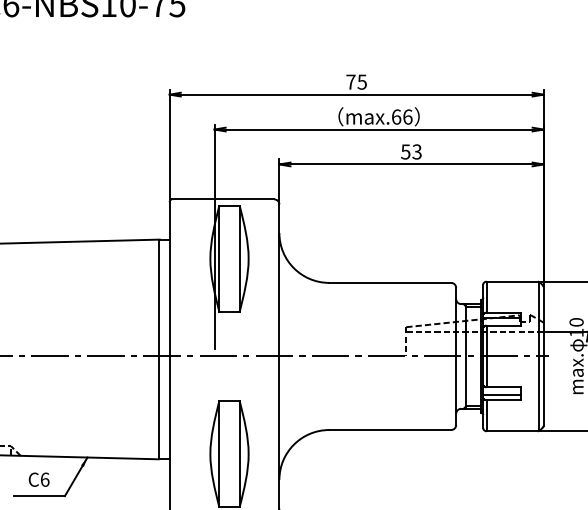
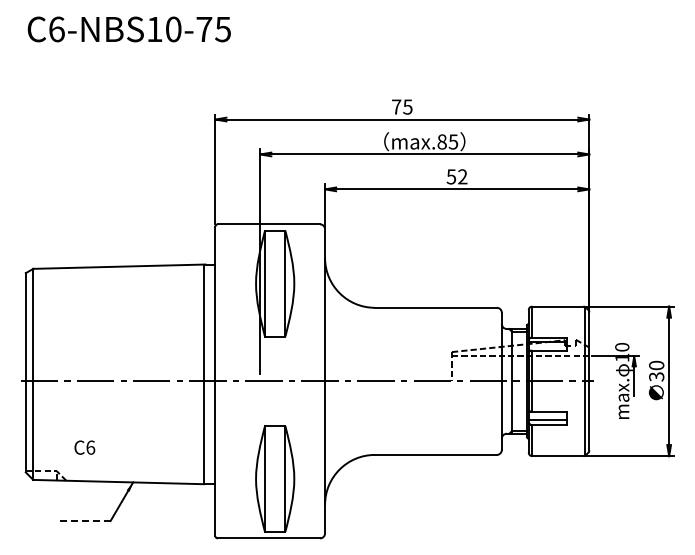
text: (401, 116) -> (447, 141), max.66 -> max.85
text: (416, 151) -> (462, 176), 53 -> 52
text: (38, 479) -> (84, 447), moved
line: (39, 496) -> (85, 521), solid -> dashed

